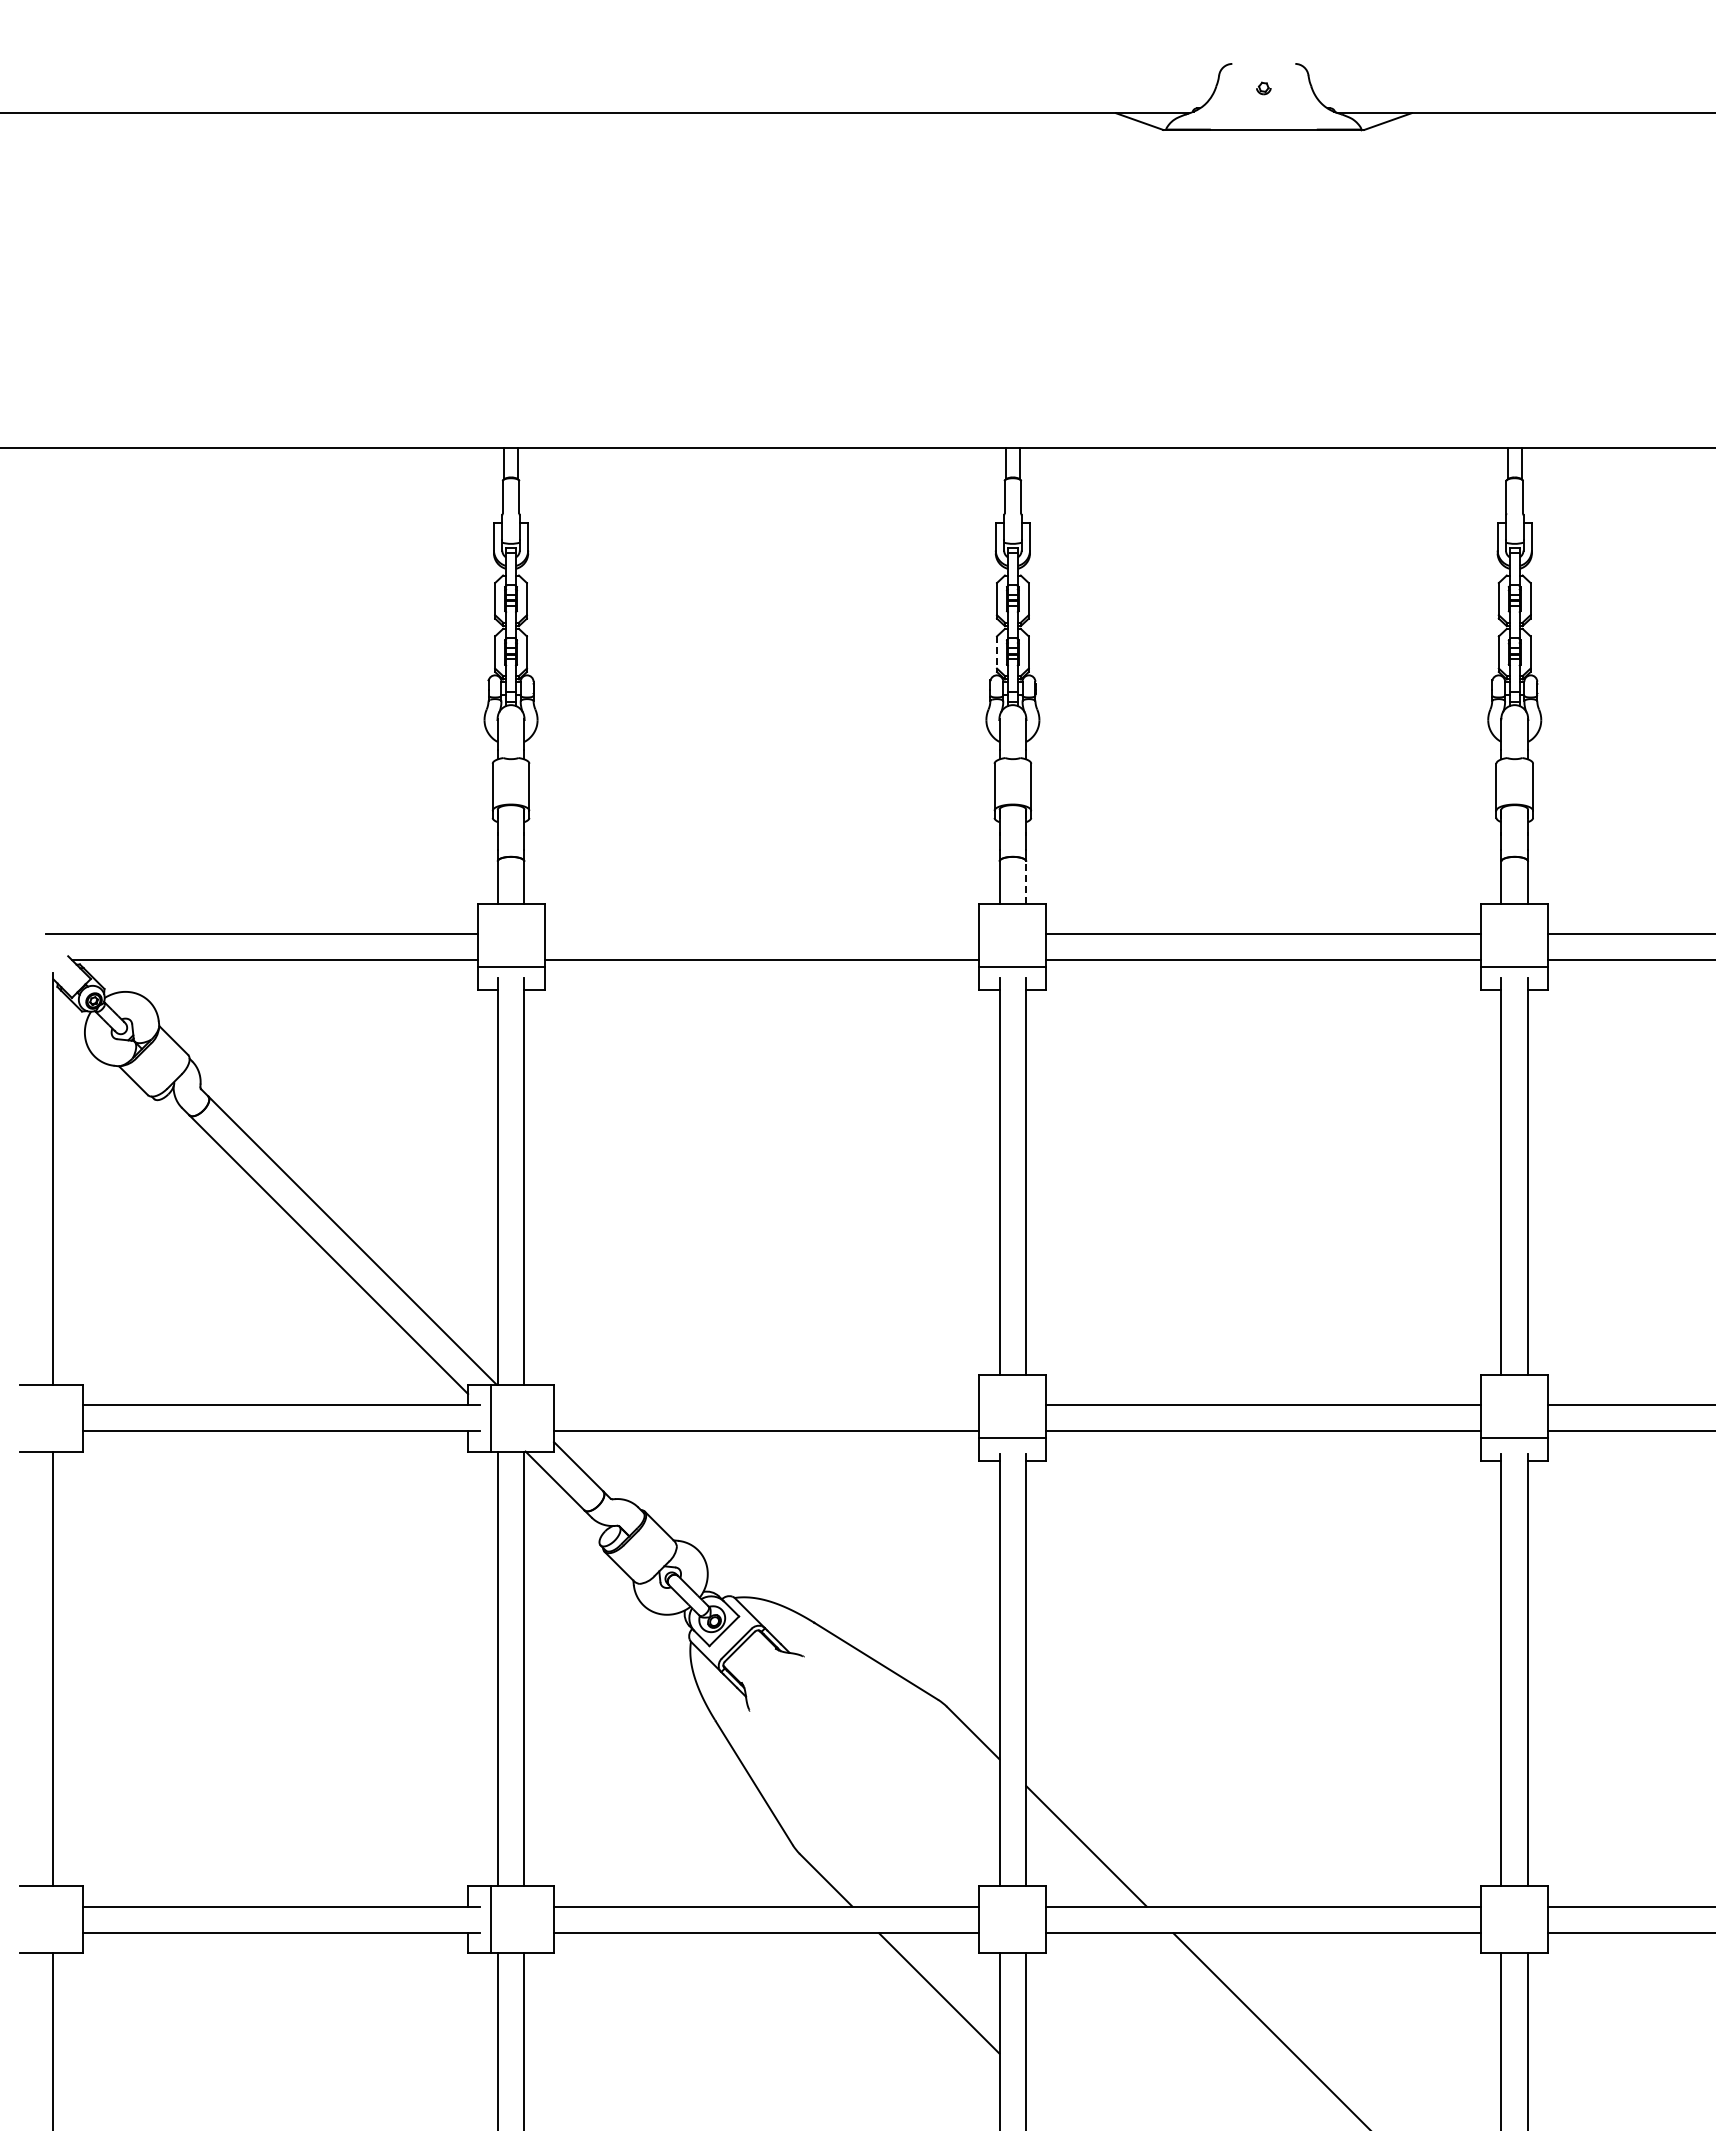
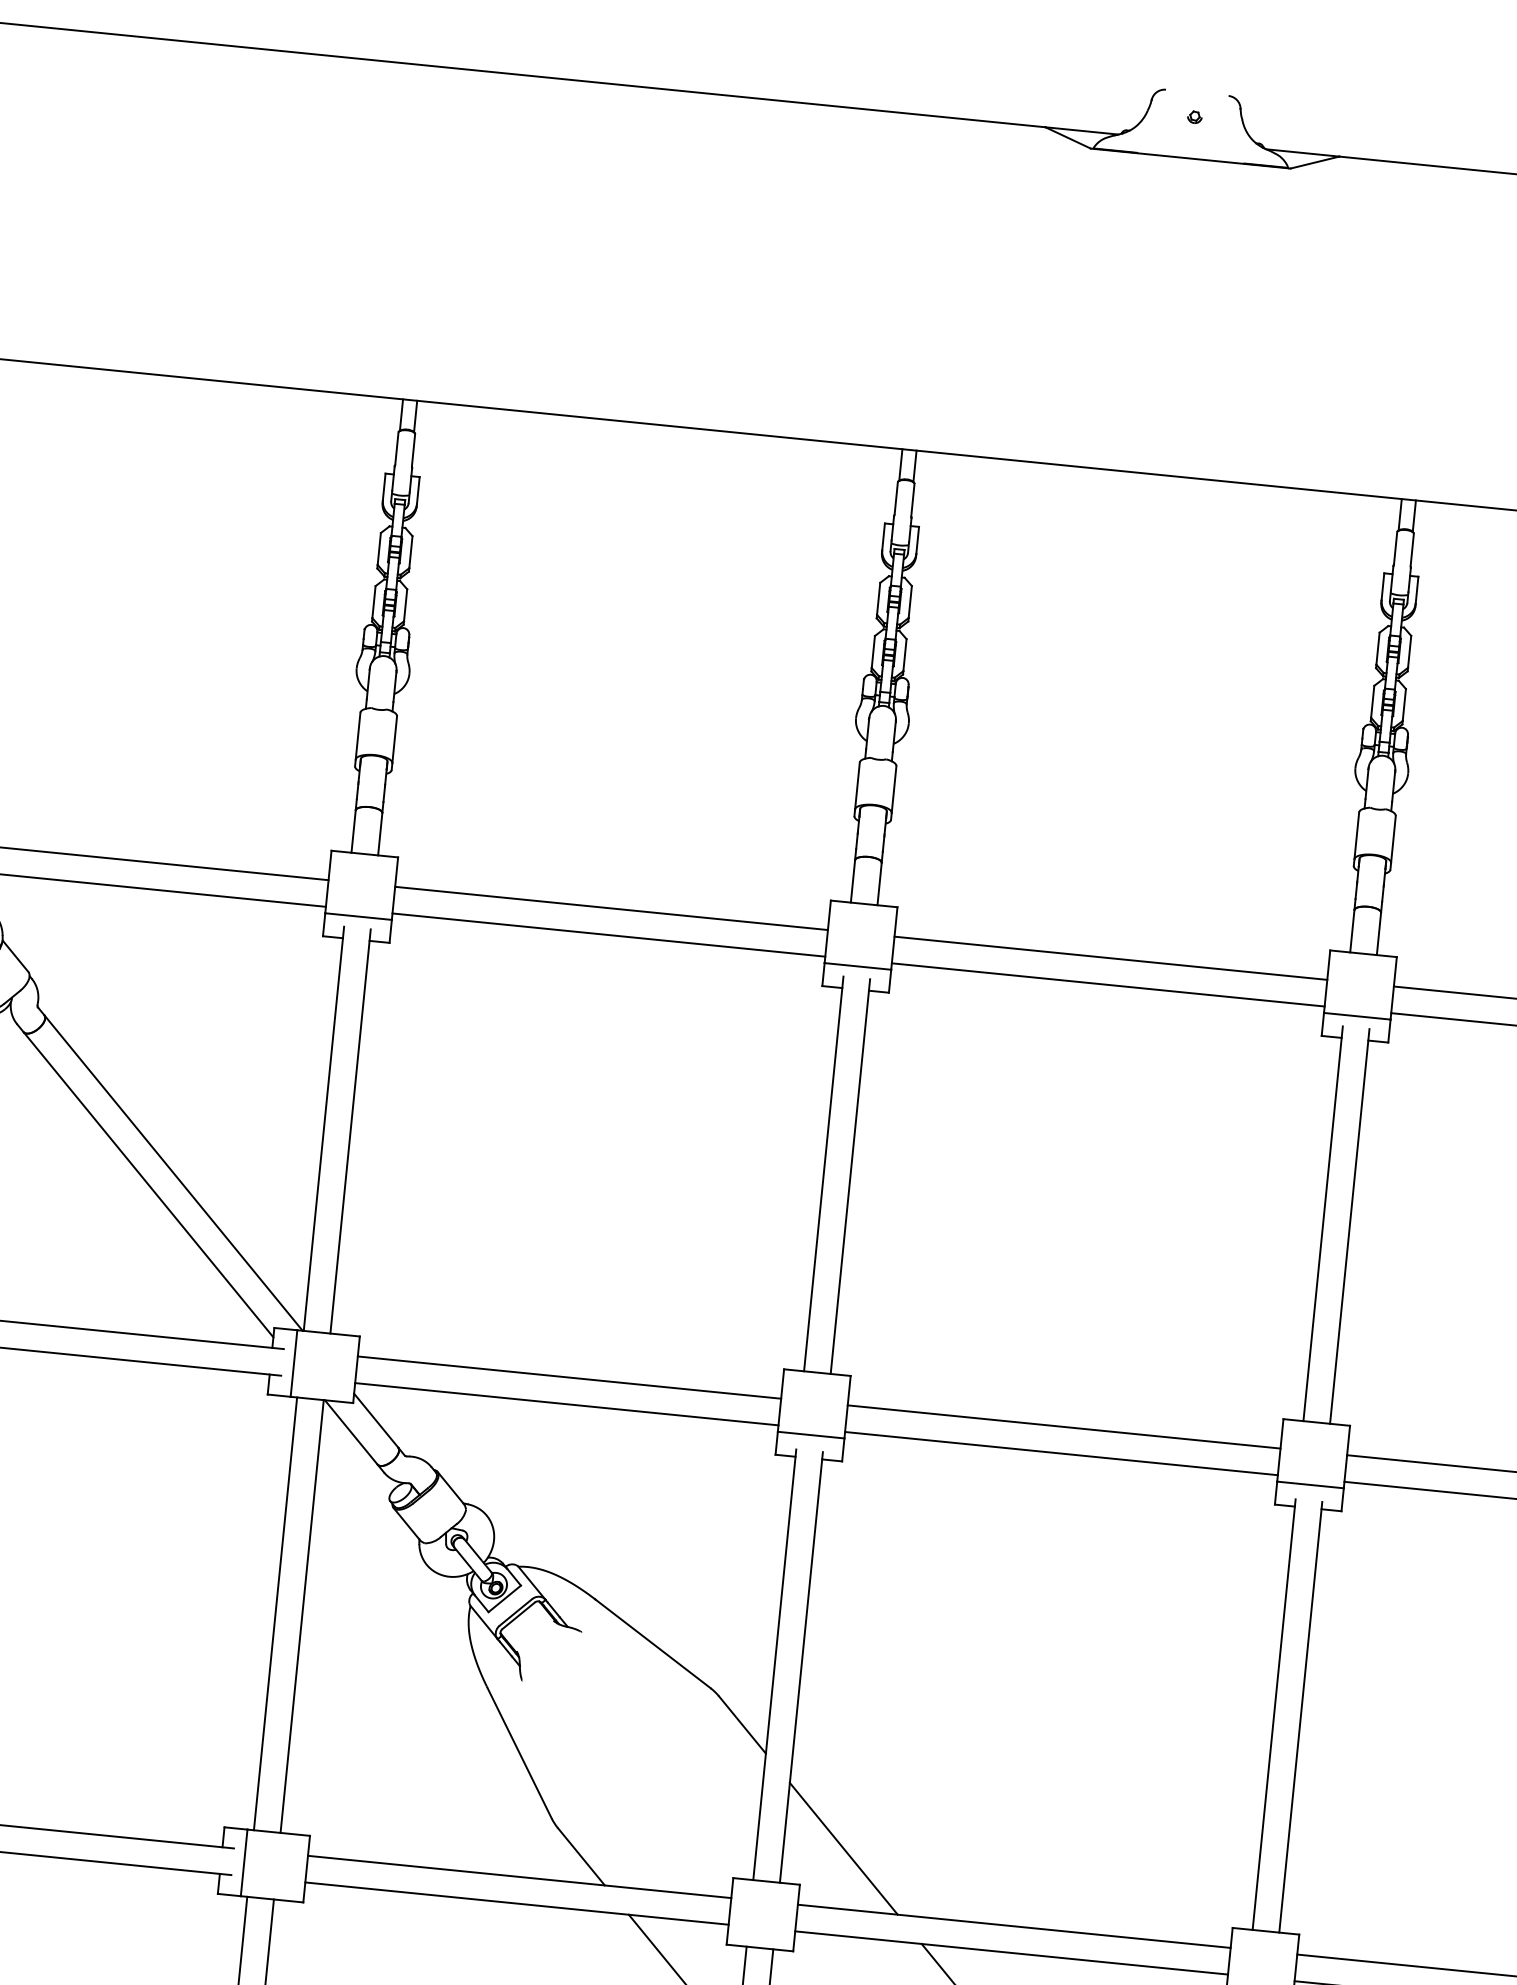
line: (997, 652) -> (873, 652), dashed -> solid
line: (1026, 882) -> (879, 883), dashed -> solid
line: (761, 933) -> (611, 908), added
line: (766, 1404) -> (569, 1377), added

